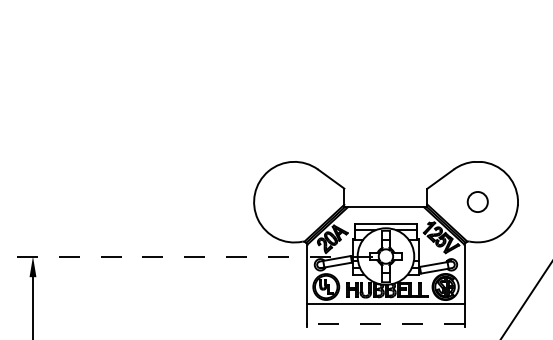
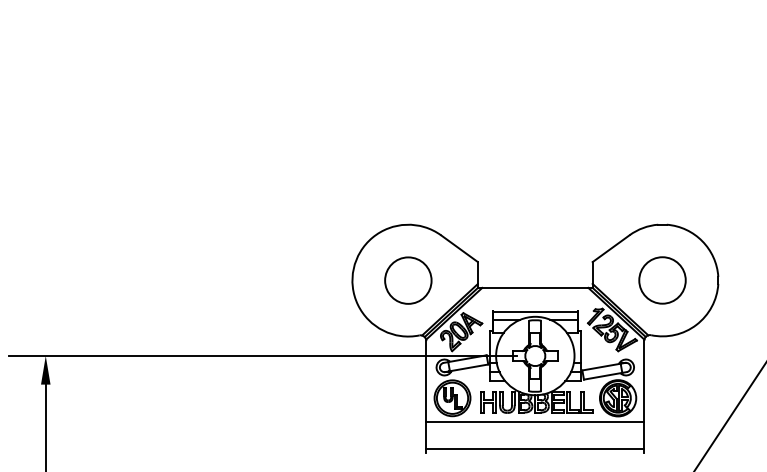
circle: (294, 201) -> (408, 279), added
circle: (477, 201) -> (662, 279), size x1.67
line: (189, 256) -> (262, 355), dashed -> solid
line: (385, 323) -> (534, 448), dashed -> solid

